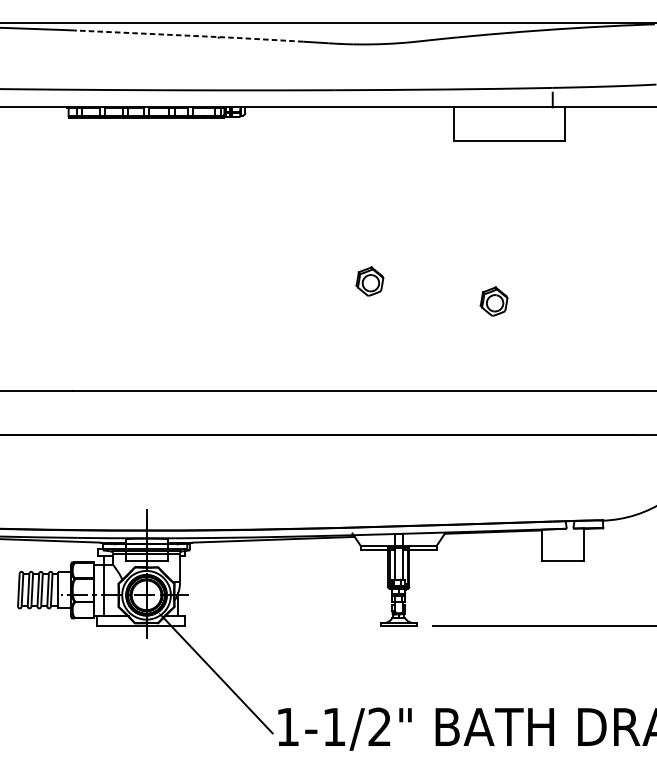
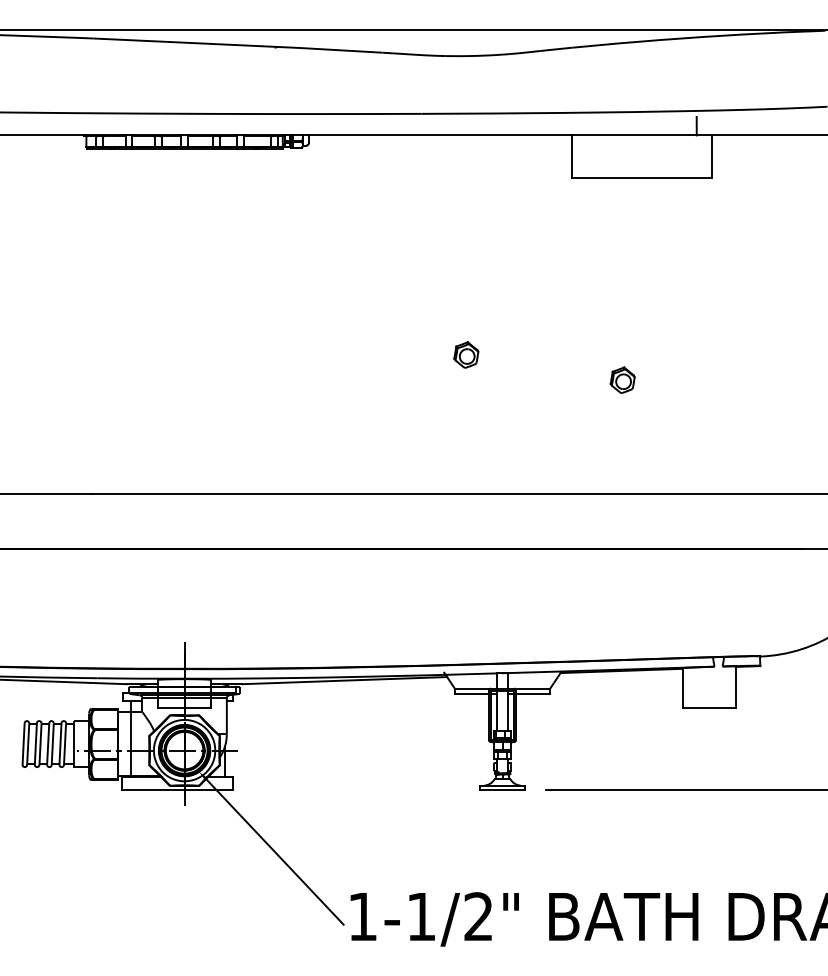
line: (189, 36) -> (238, 45), dashed -> solid
part: (370, 281) -> (466, 354), size x0.71
part: (493, 300) -> (622, 379), size x0.71

